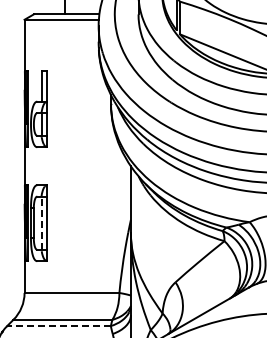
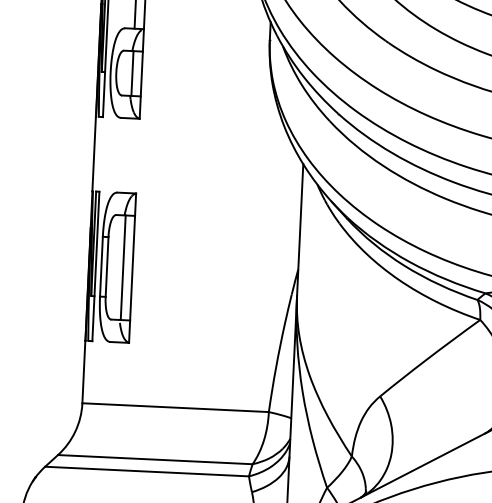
line: (42, 223) -> (124, 268), dashed -> solid
line: (59, 326) -> (147, 472), dashed -> solid

